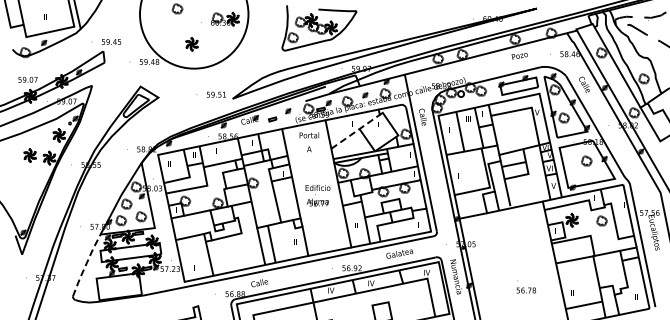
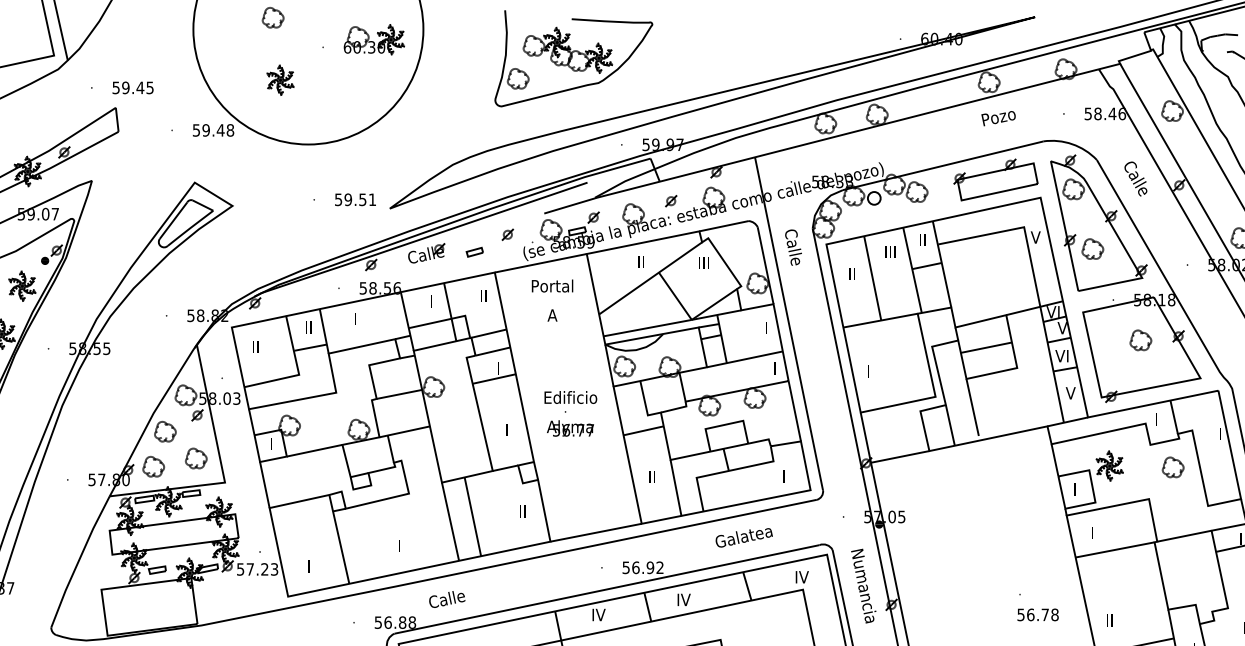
part: (191, 43) -> (279, 78), moved
line: (355, 131) -> (650, 277), dashed -> solid
line: (86, 264) -> (79, 559), dashed -> solid
text: (525, 286) -> (1036, 606), moved

